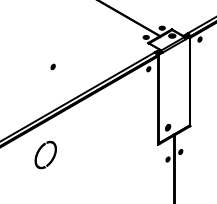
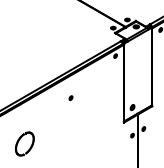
part: (52, 66) -> (70, 97), moved
part: (45, 154) -> (24, 143), moved

